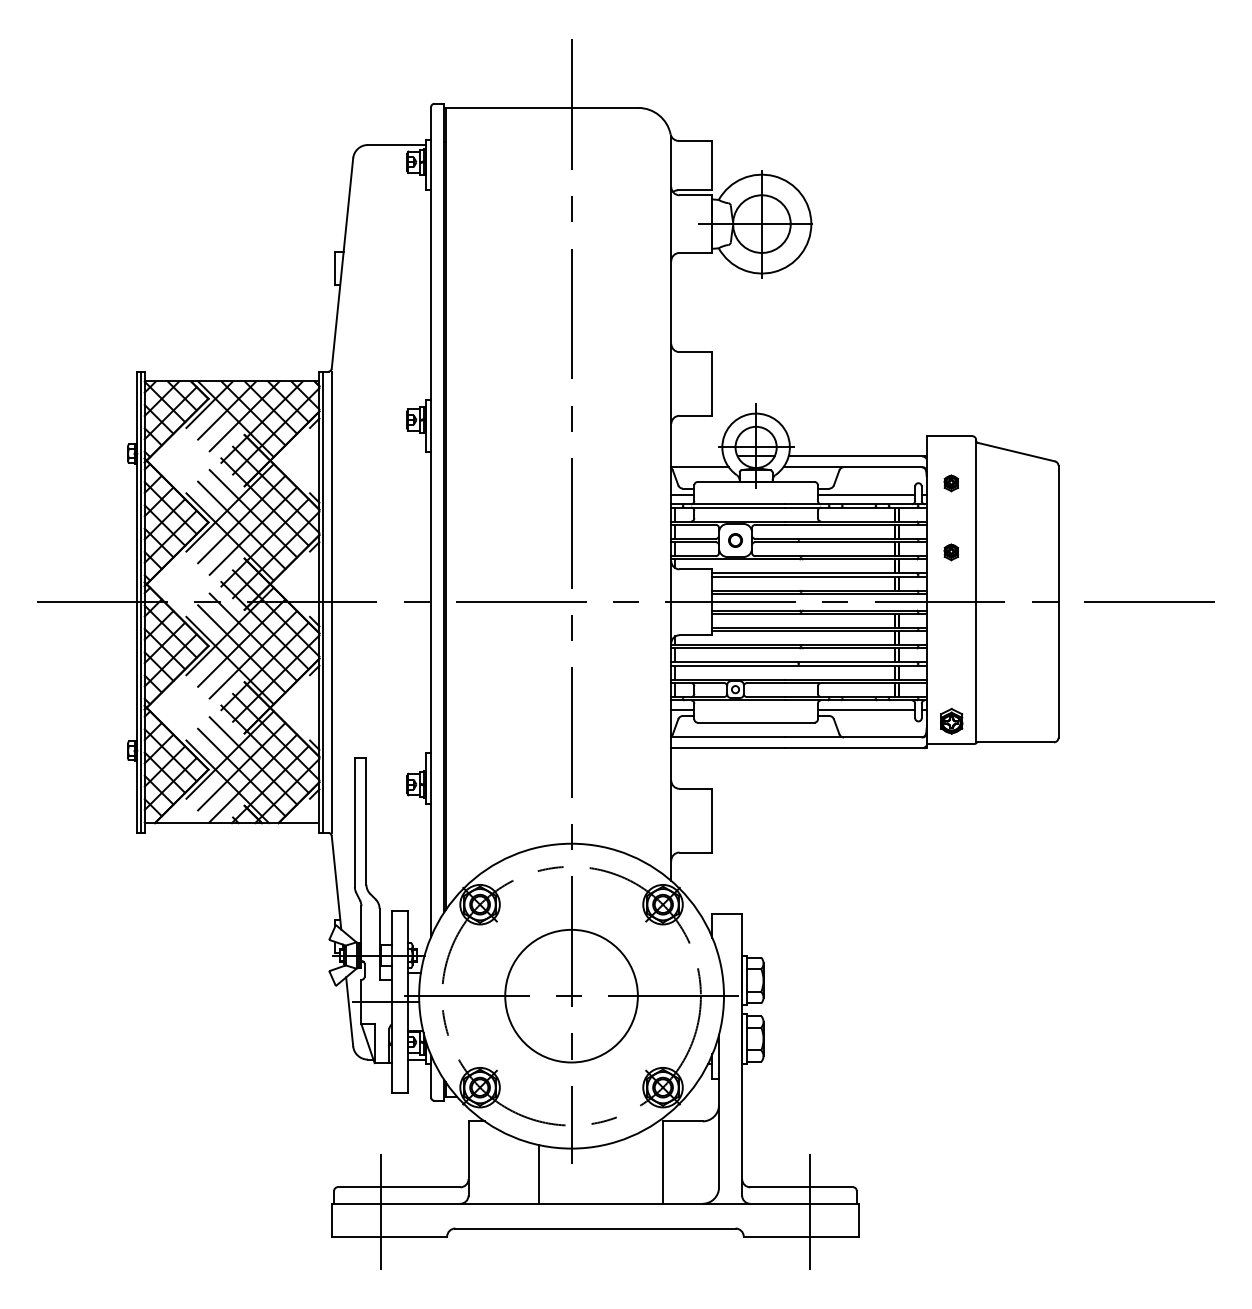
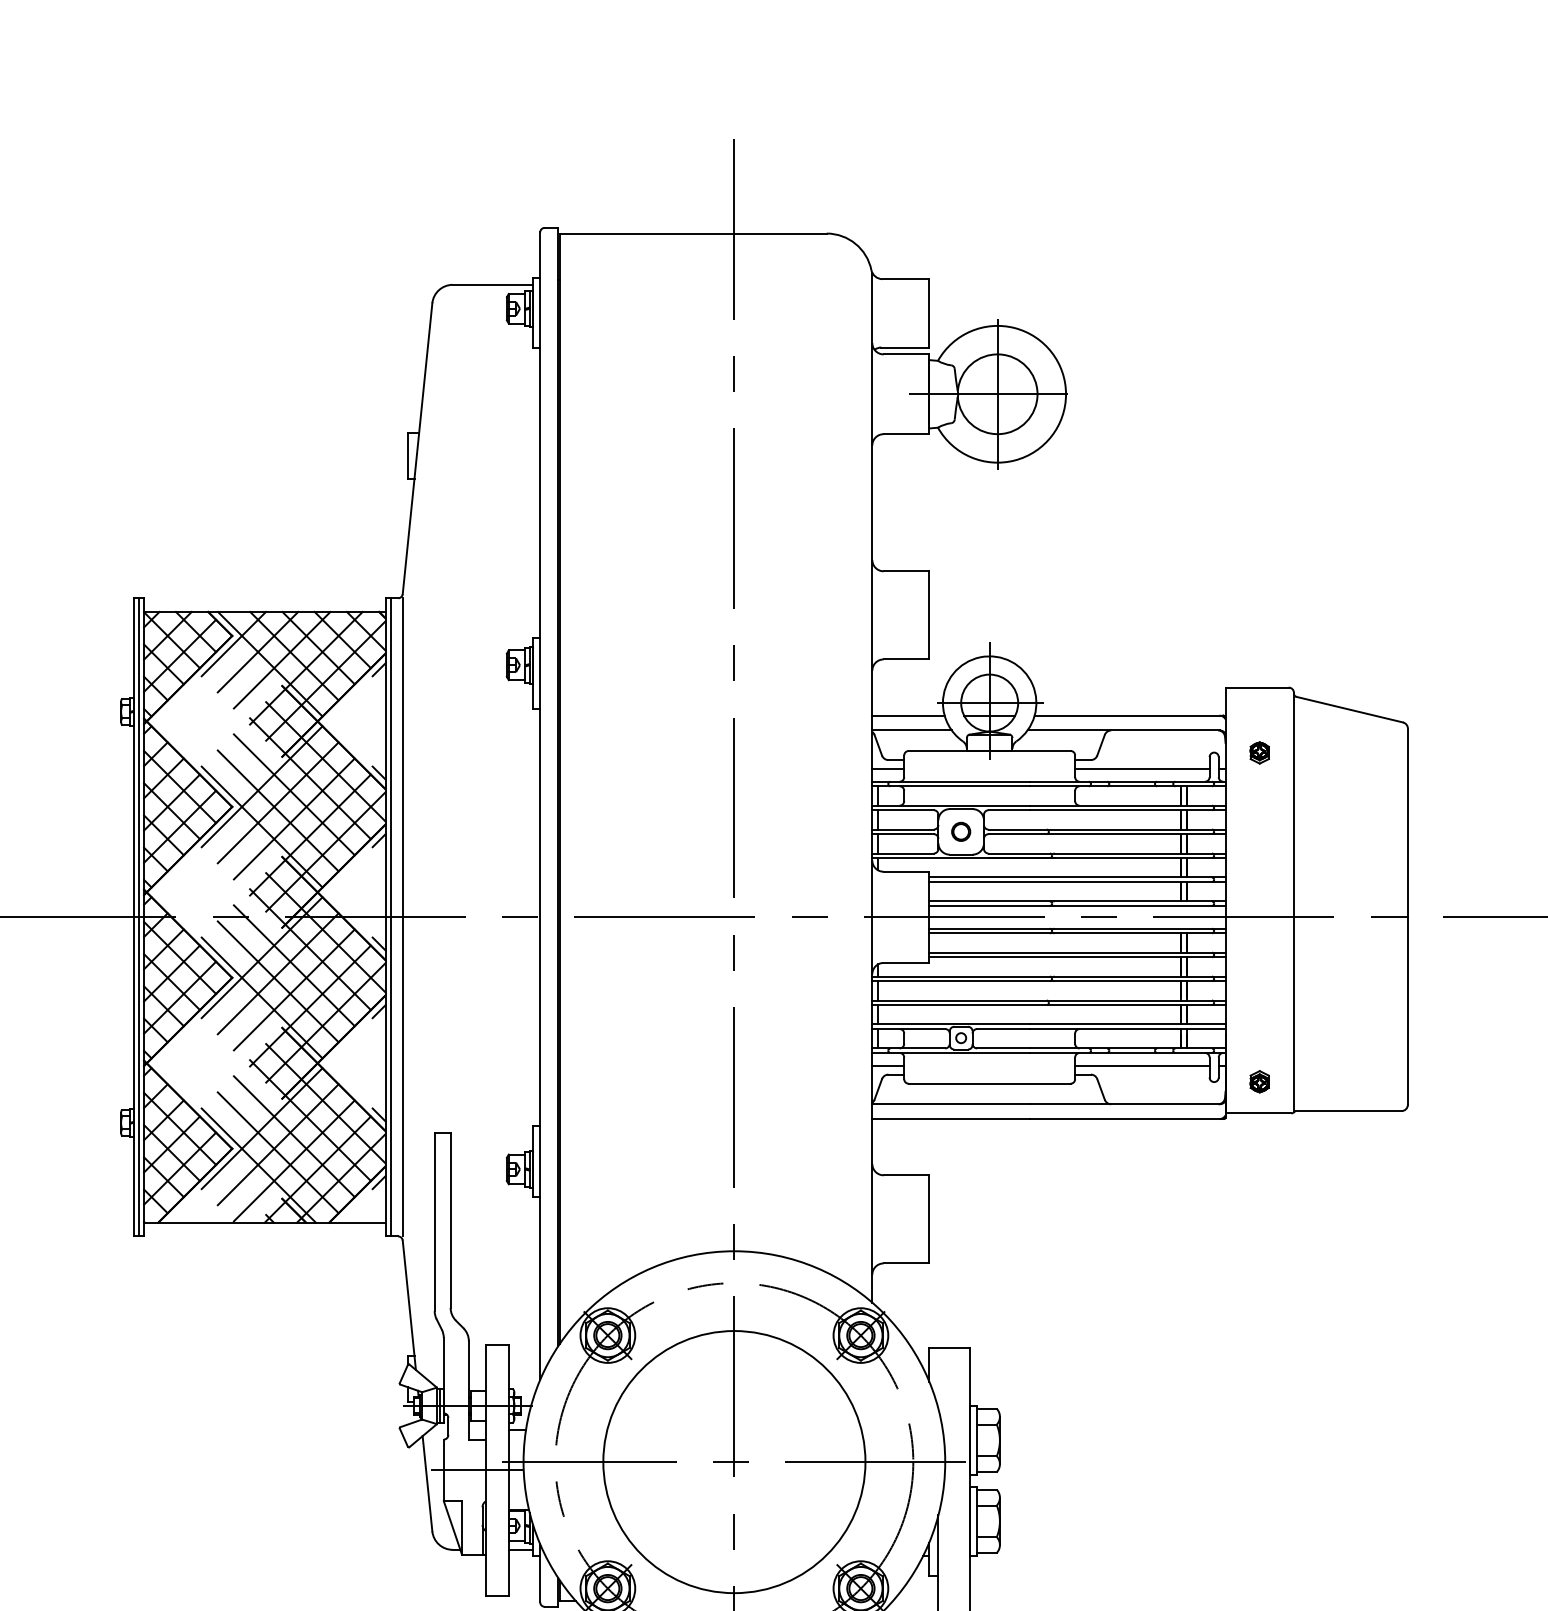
line: (697, 456) -> (908, 715), added
part: (950, 552) -> (1258, 848), removed
part: (950, 720) -> (1258, 1080), size x0.62
circle: (571, 995) -> (734, 1461), size x1.43

